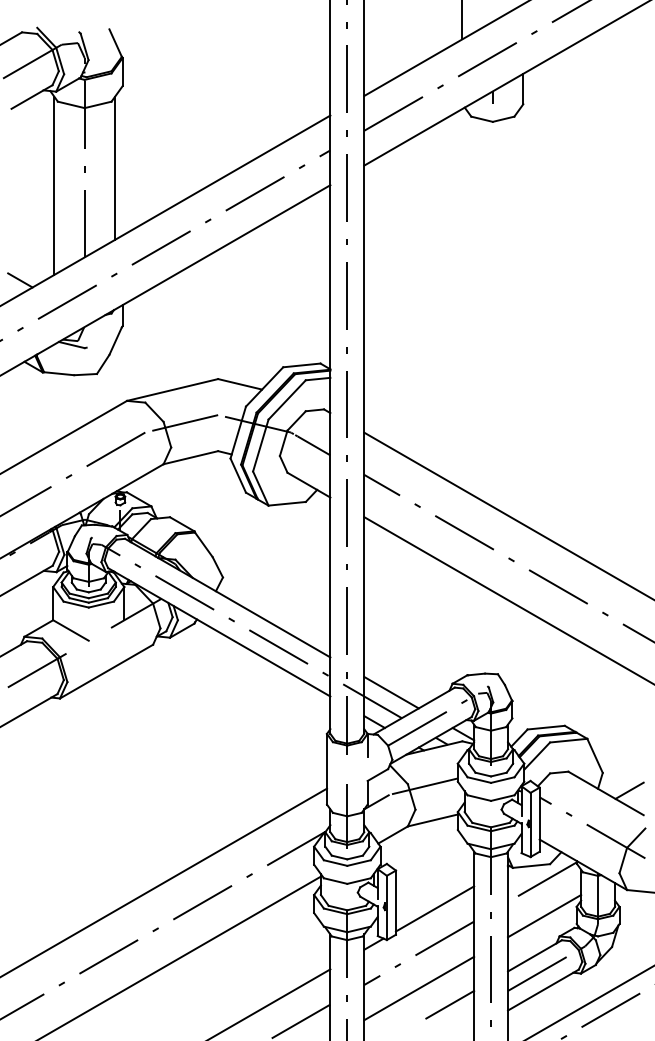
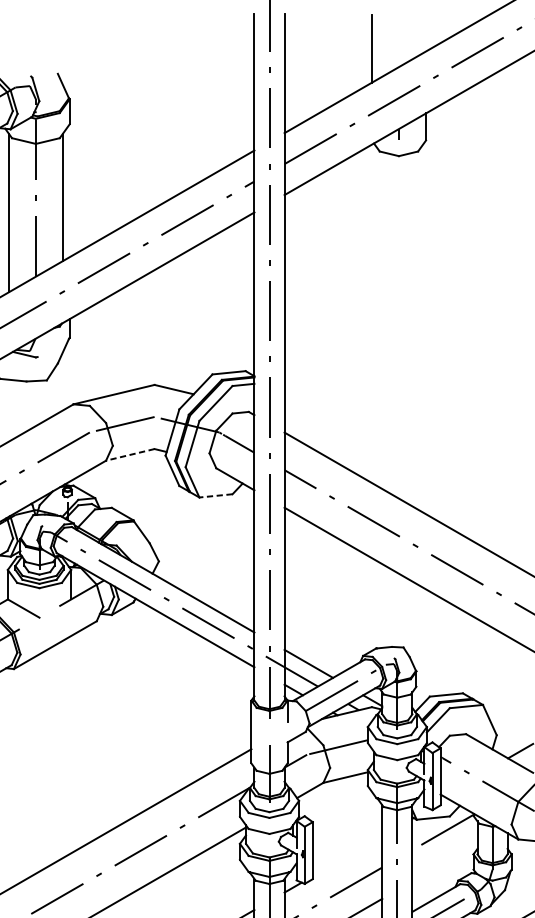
line: (190, 457) -> (130, 454), solid -> dashed
line: (287, 503) -> (216, 495), solid -> dashed
line: (434, 908) -> (347, 855), removed
line: (544, 915) -> (444, 862), removed

